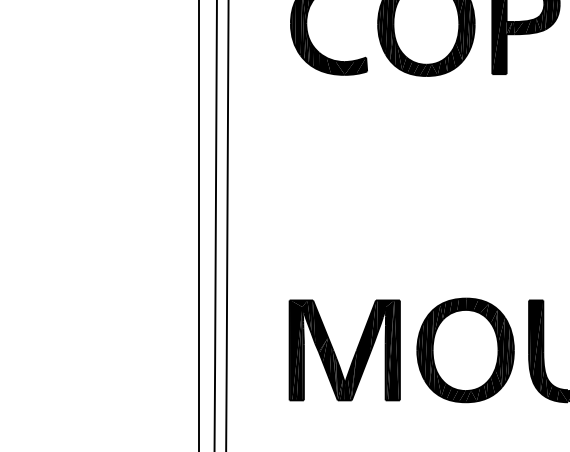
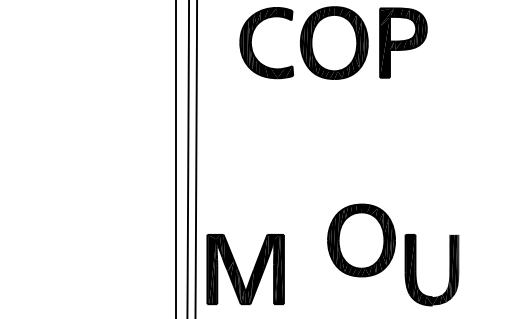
part: (465, 350) -> (361, 240), moved
part: (335, 353) -> (239, 271), moved

